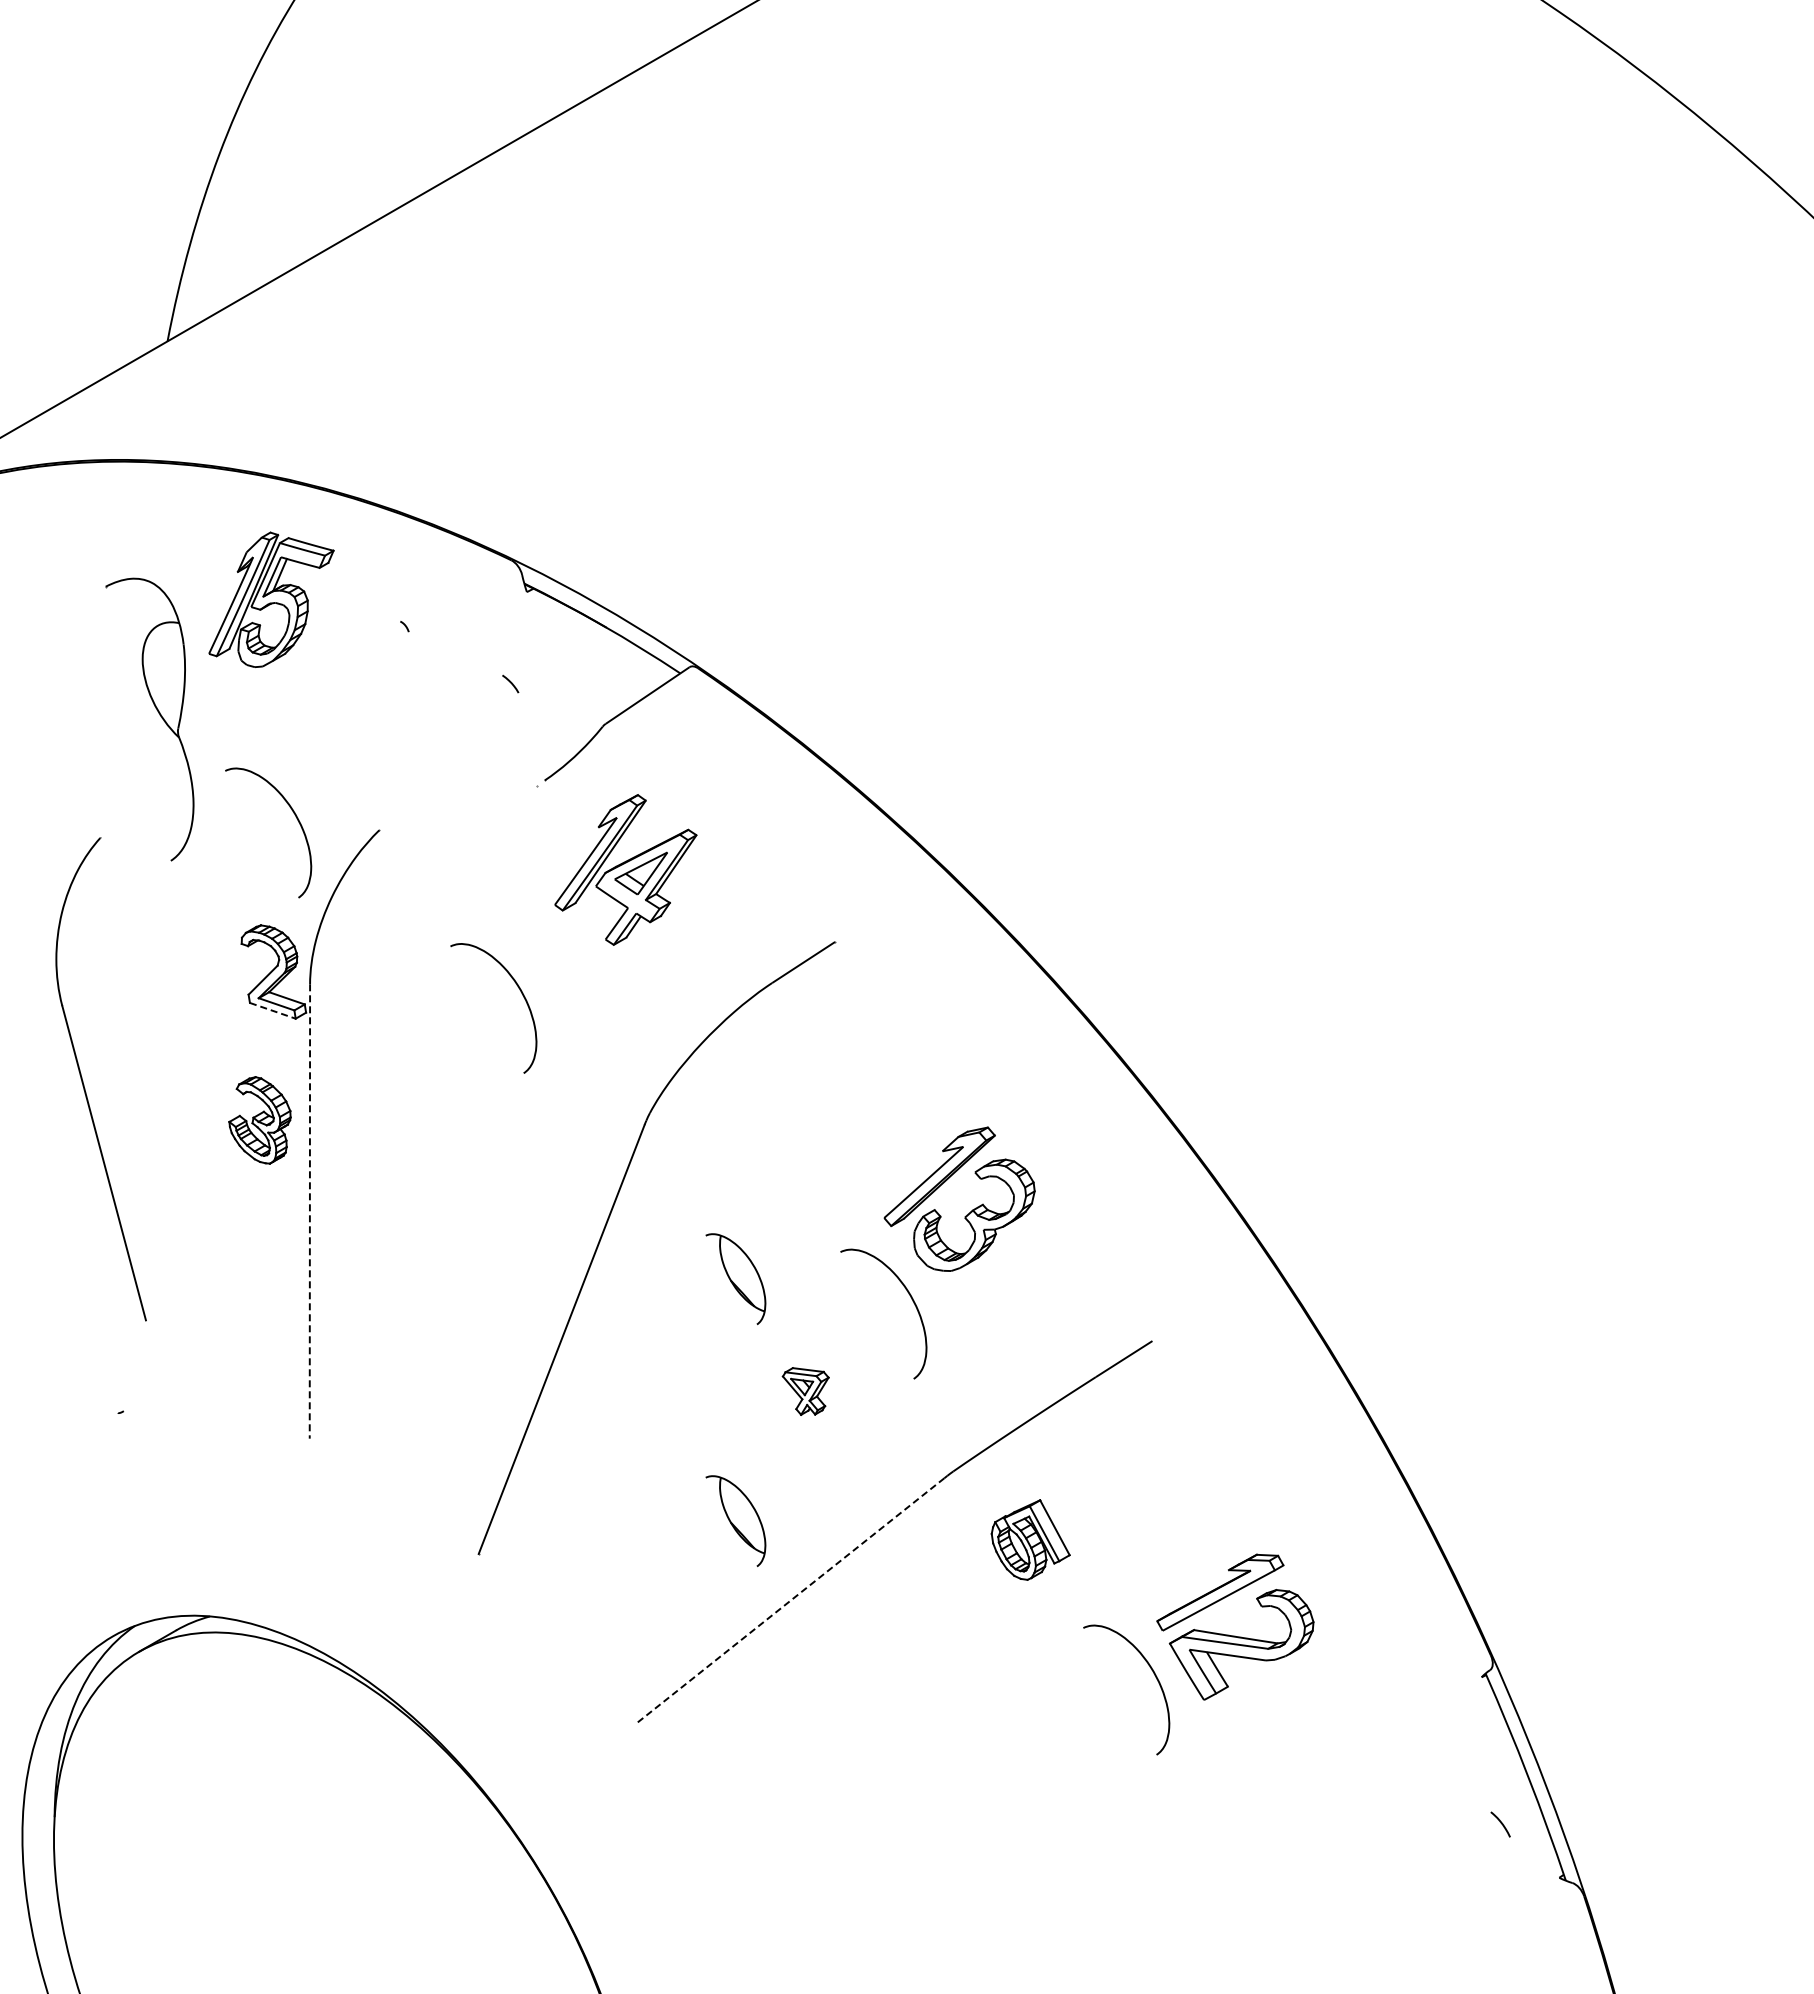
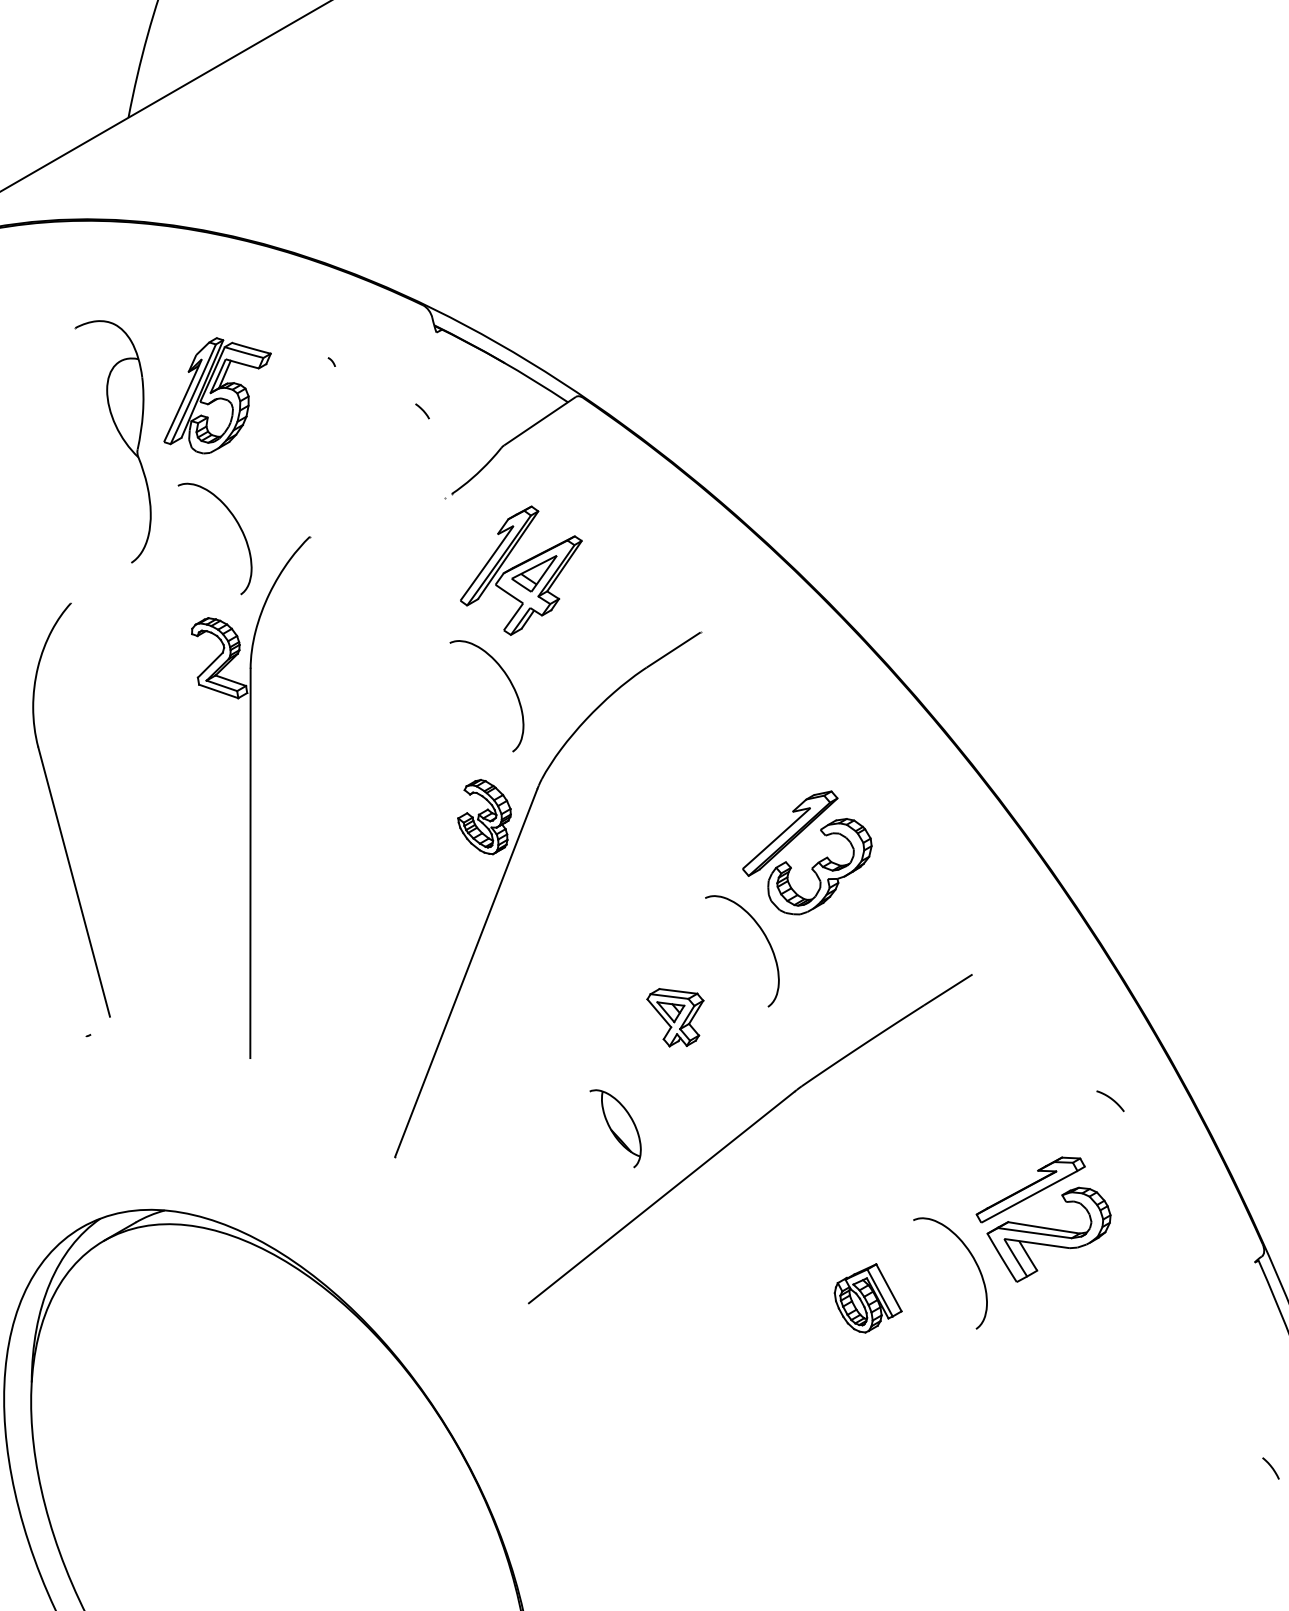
part: (271, 599) -> (217, 395), moved
curve: (519, 990) -> (508, 680), moved
line: (273, 1010) -> (219, 691), dashed -> solid
part: (84, 1084) -> (57, 814), moved
part: (259, 1120) -> (484, 817), moved
line: (309, 1211) -> (250, 863), dashed -> solid
part: (735, 1278) -> (615, 920), removed
part: (805, 1391) -> (675, 1017), size x1.43
curve: (1314, 1487) -> (1111, 1099), added
part: (1030, 1539) -> (868, 1297), moved
line: (789, 1601) -> (661, 1197), dashed -> solid
curve: (1500, 1823) -> (1270, 1467), moved

